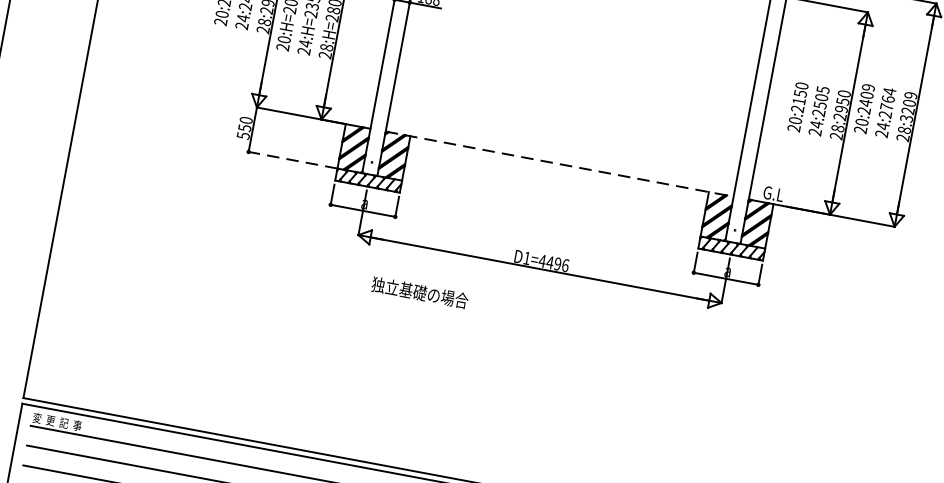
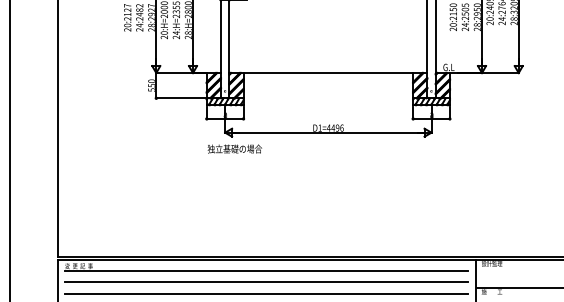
line: (292, 160) -> (181, 98), dashed -> solid
line: (559, 164) -> (328, 73), dashed -> solid
text: (419, 291) -> (234, 148), moved

